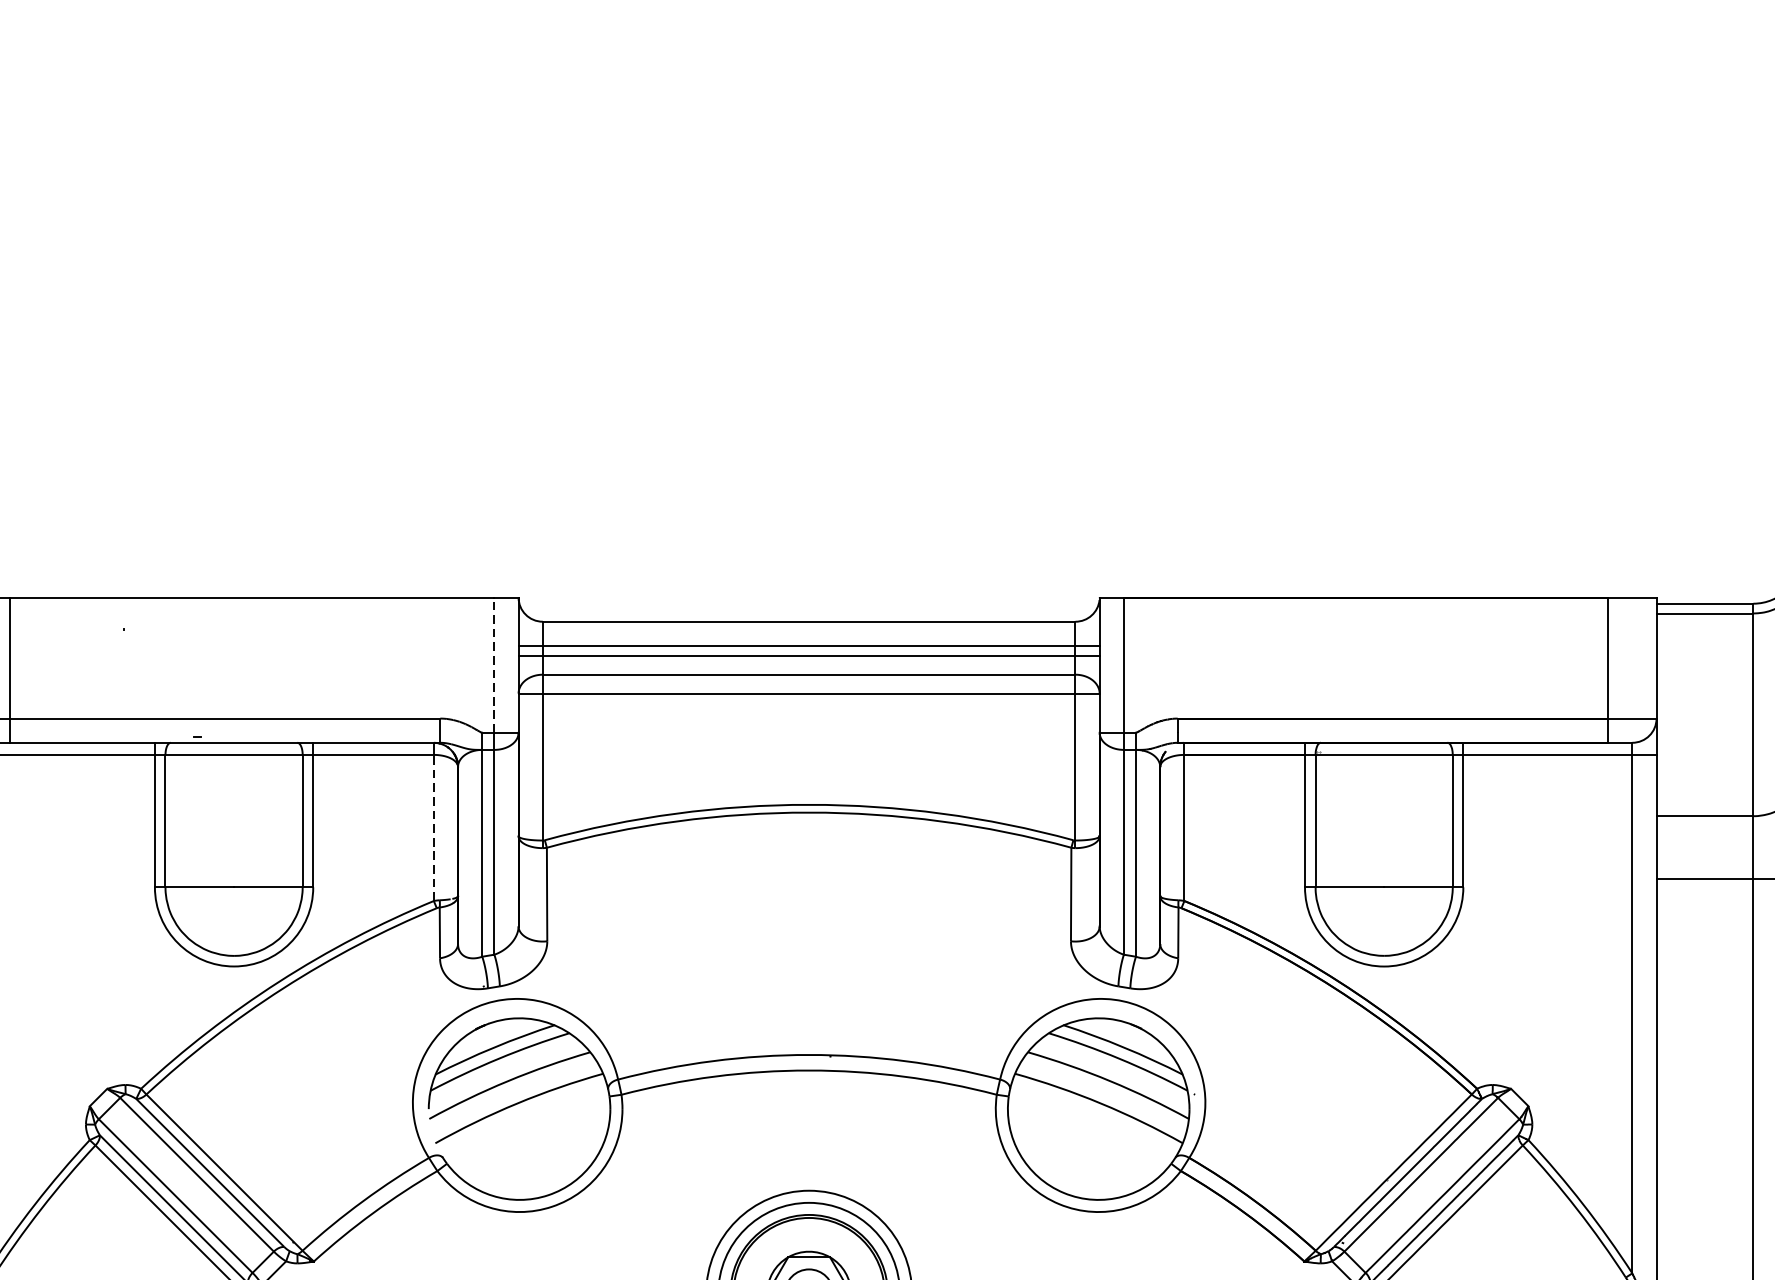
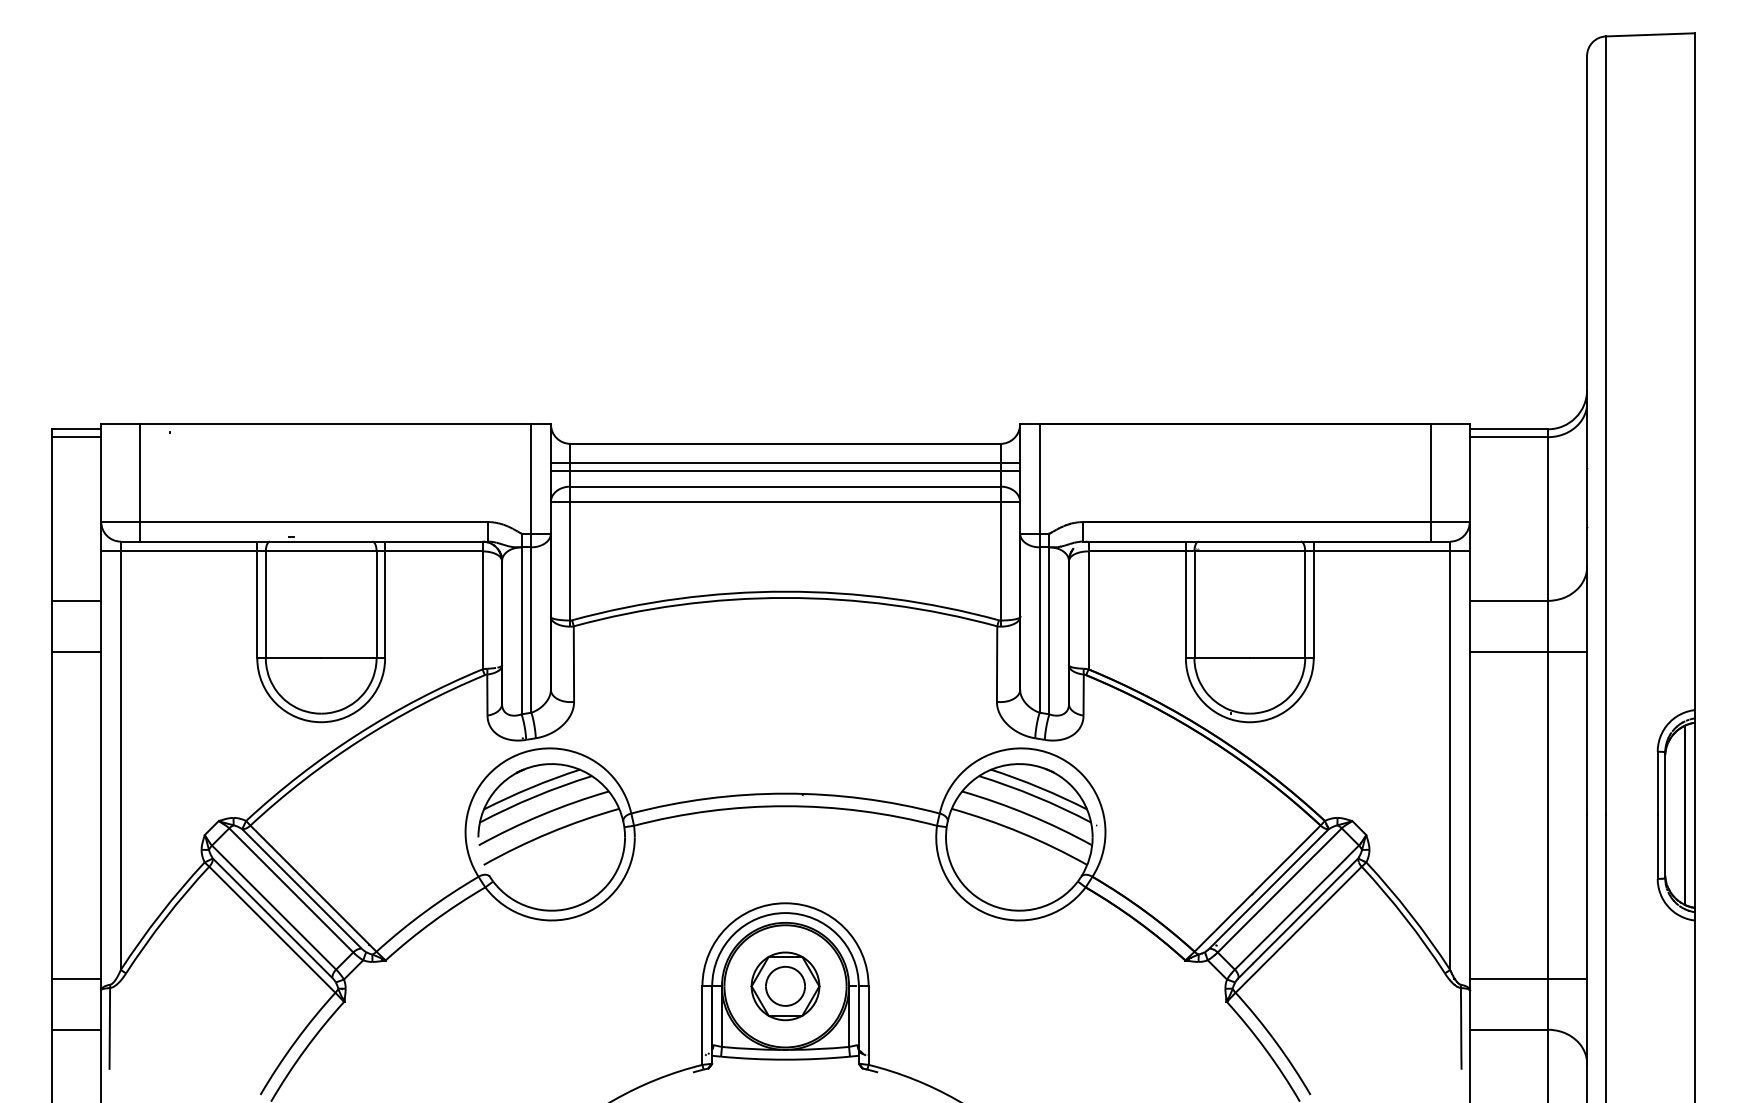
line: (494, 664) -> (531, 478), dashed -> solid
line: (433, 828) -> (482, 610), dashed -> solid

